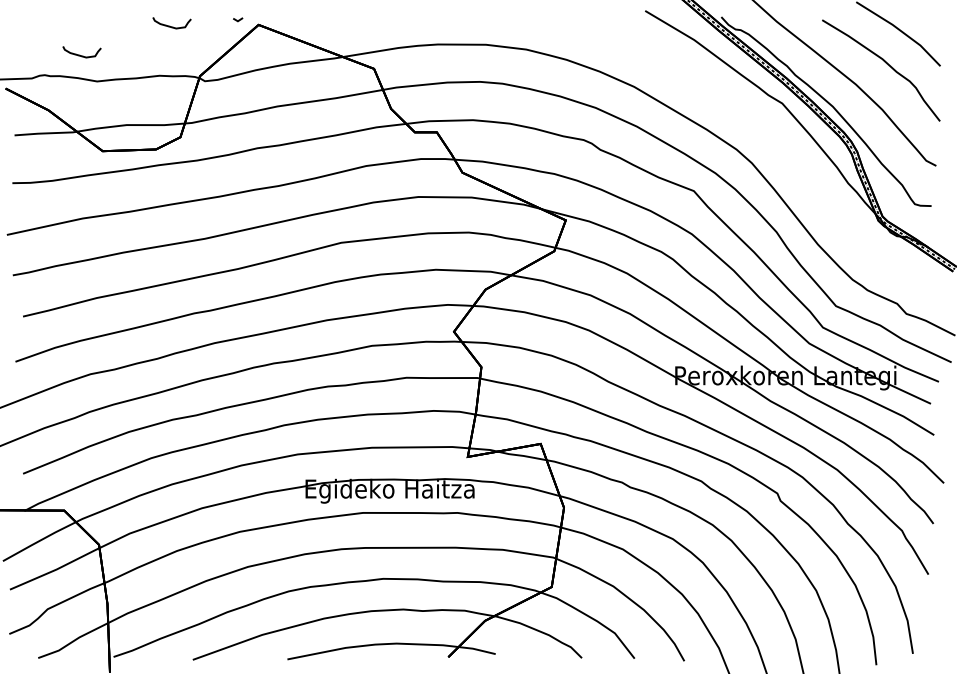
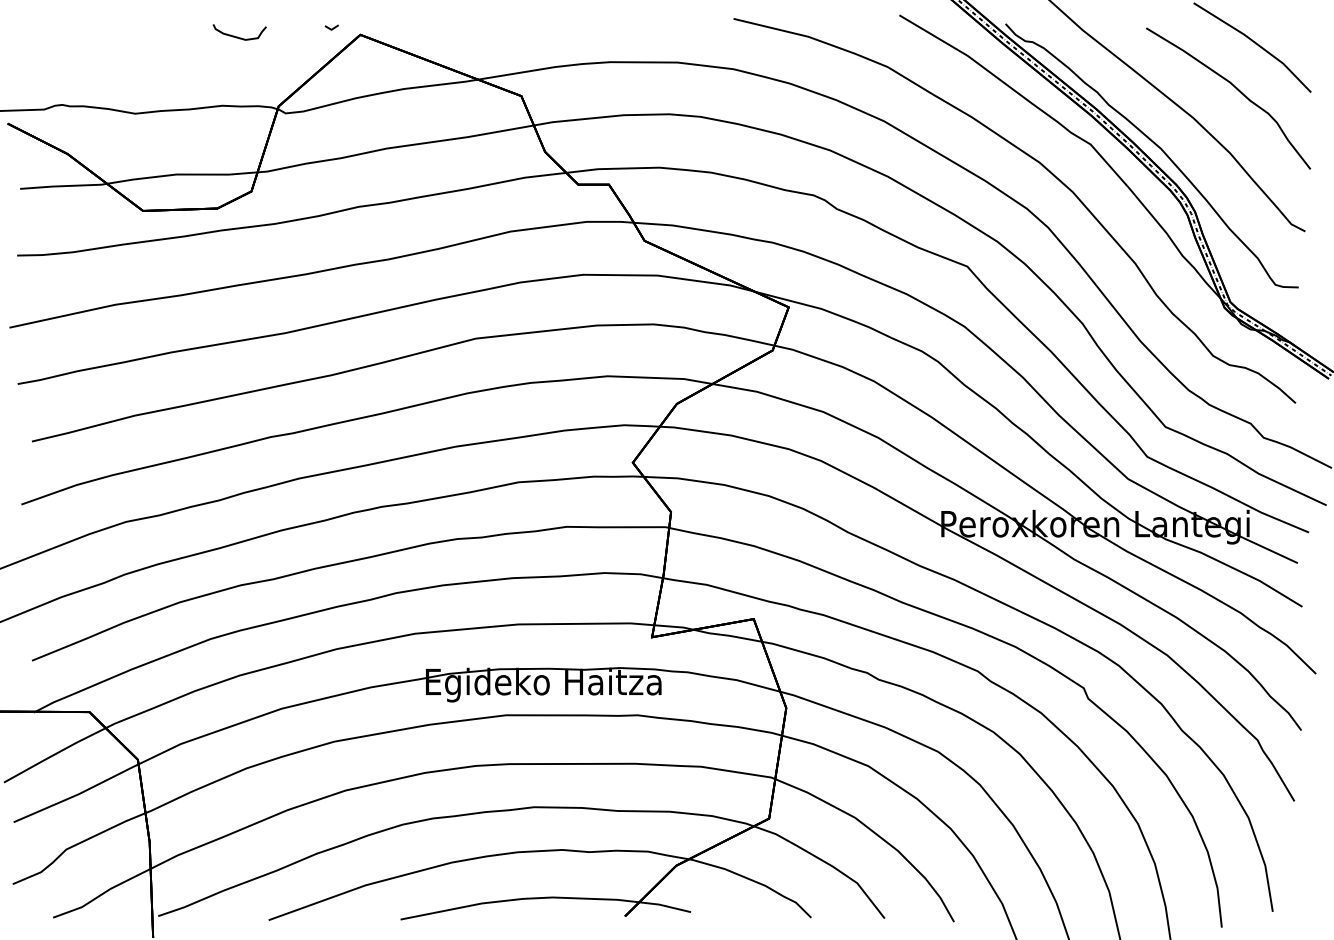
curve: (79, 54) -> (110, 76), removed
curve: (750, 122) -> (1046, 170), added

